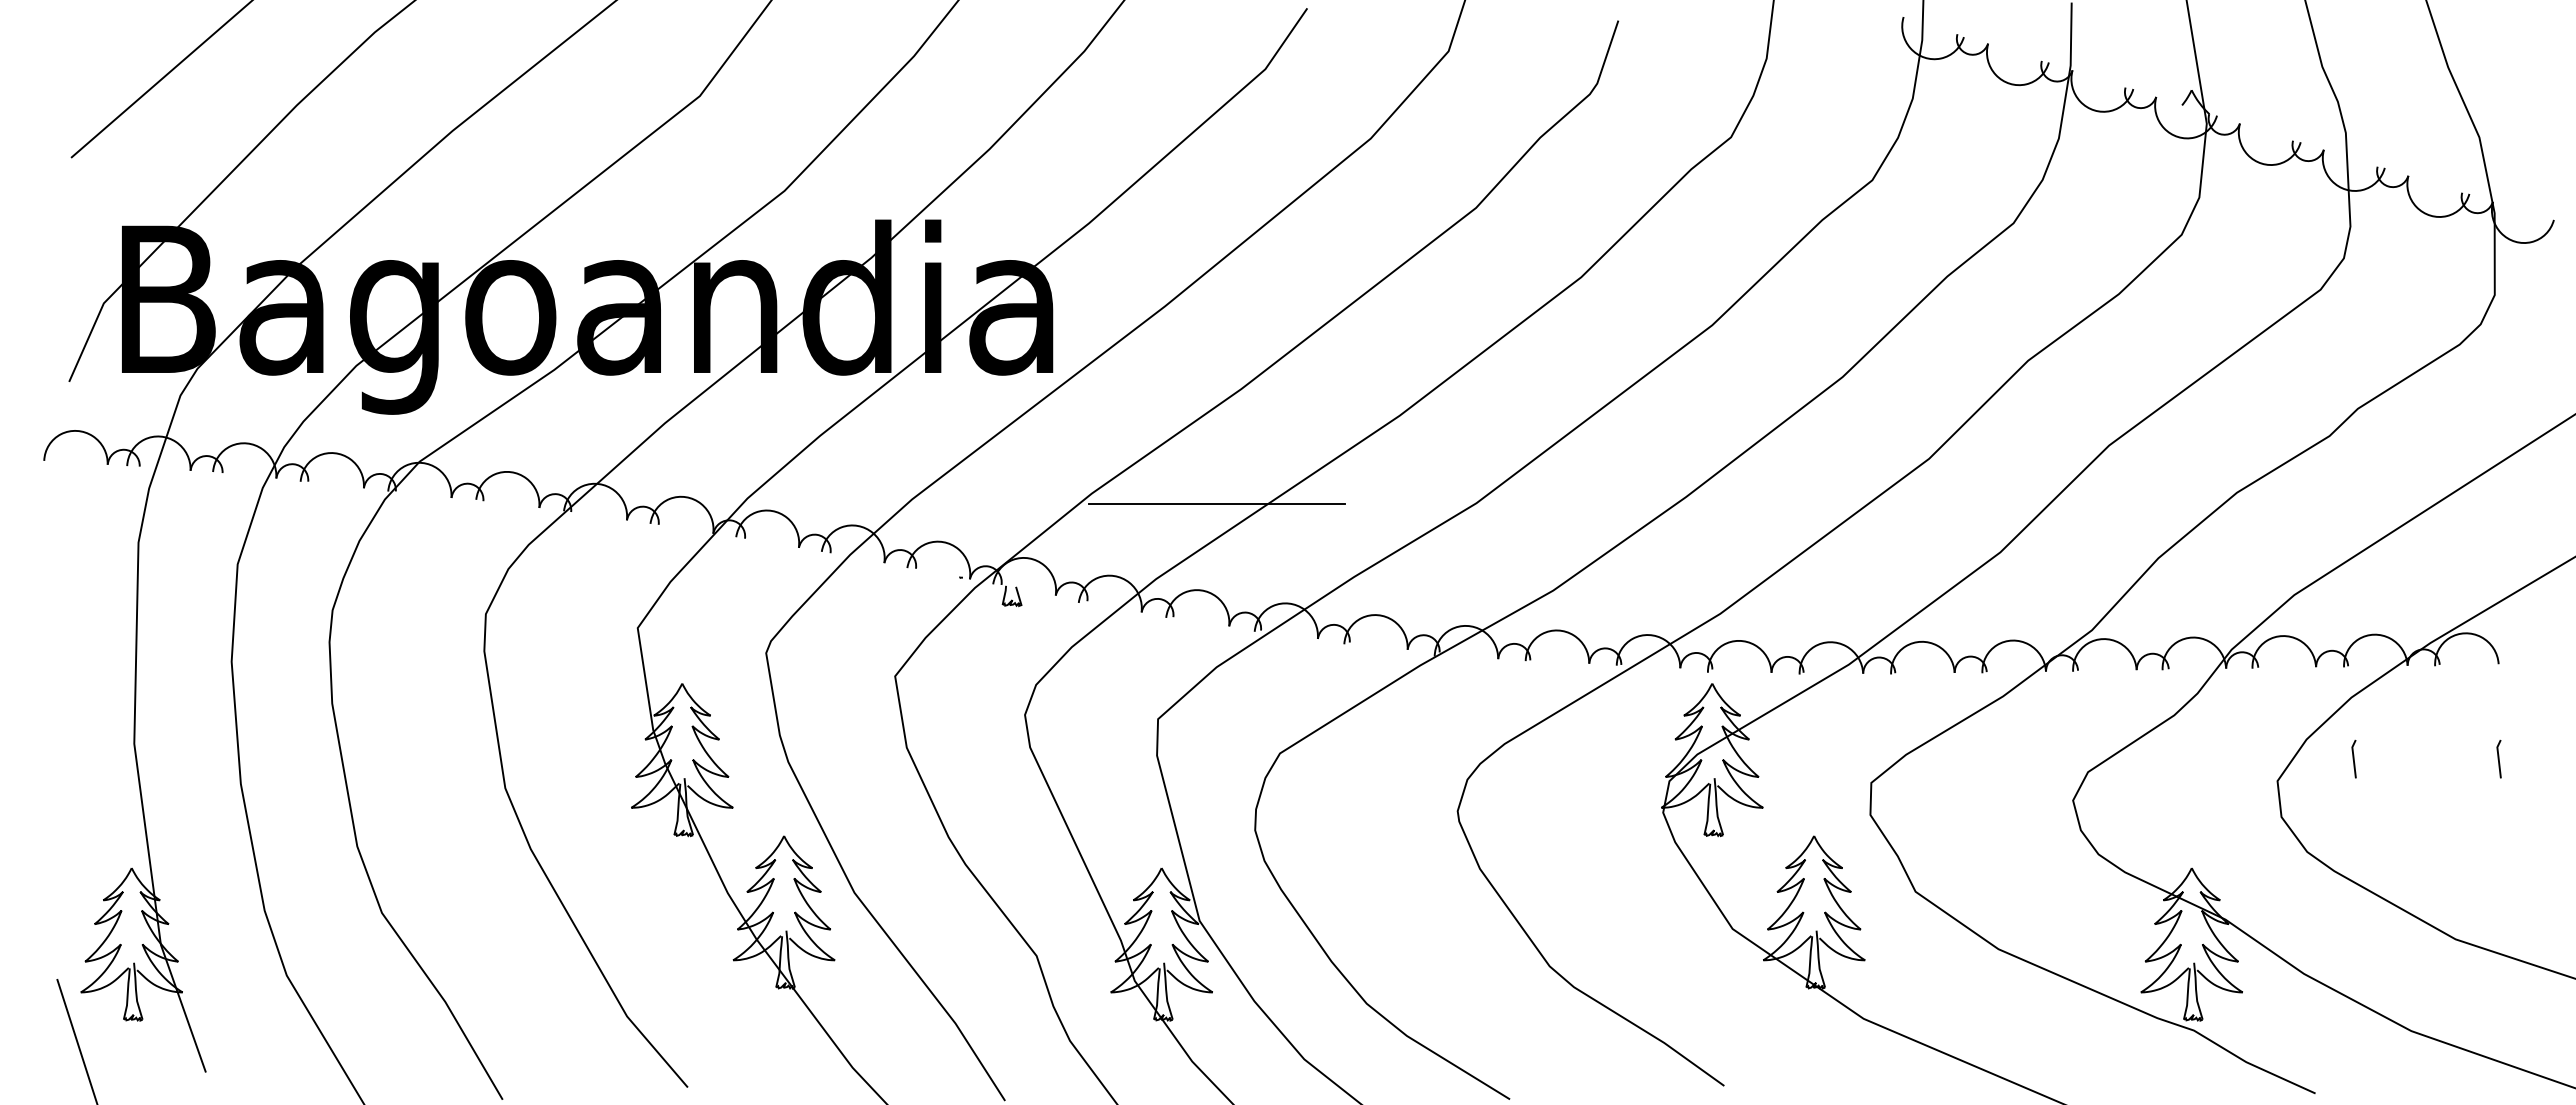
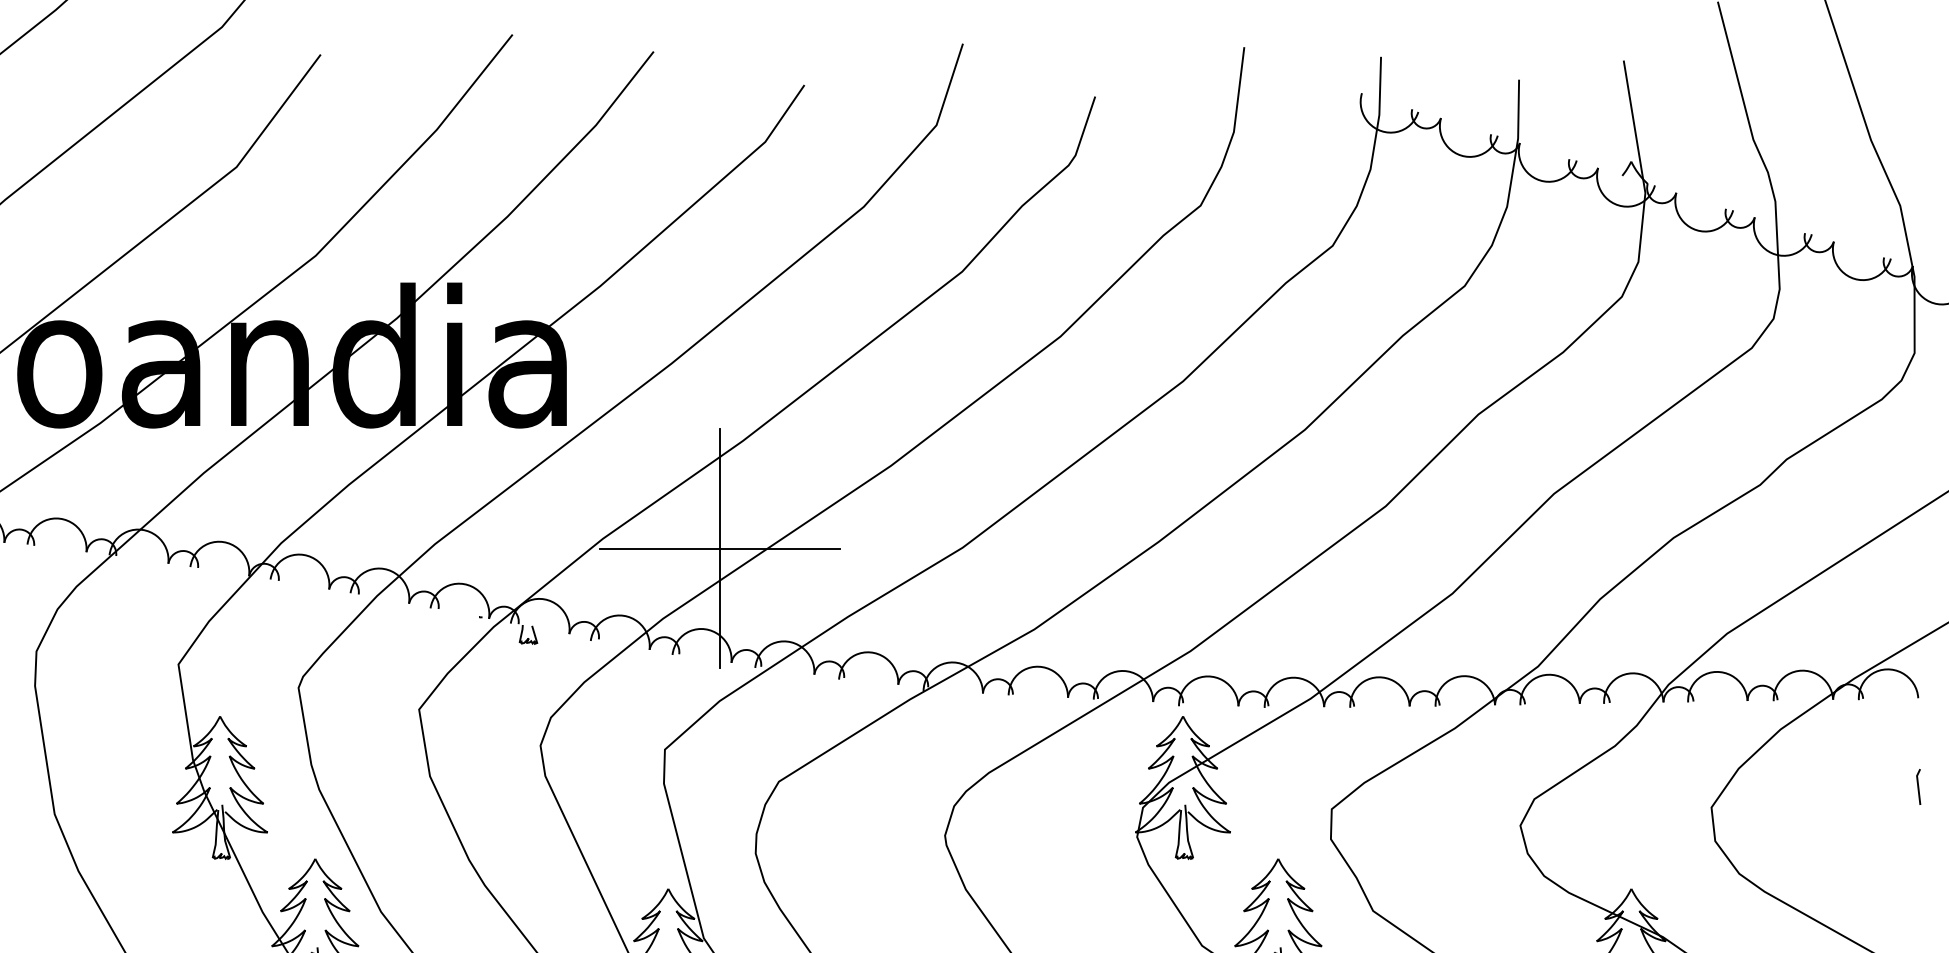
line: (1217, 504) -> (720, 548), added
line: (2353, 758) -> (1782, 786), removed

